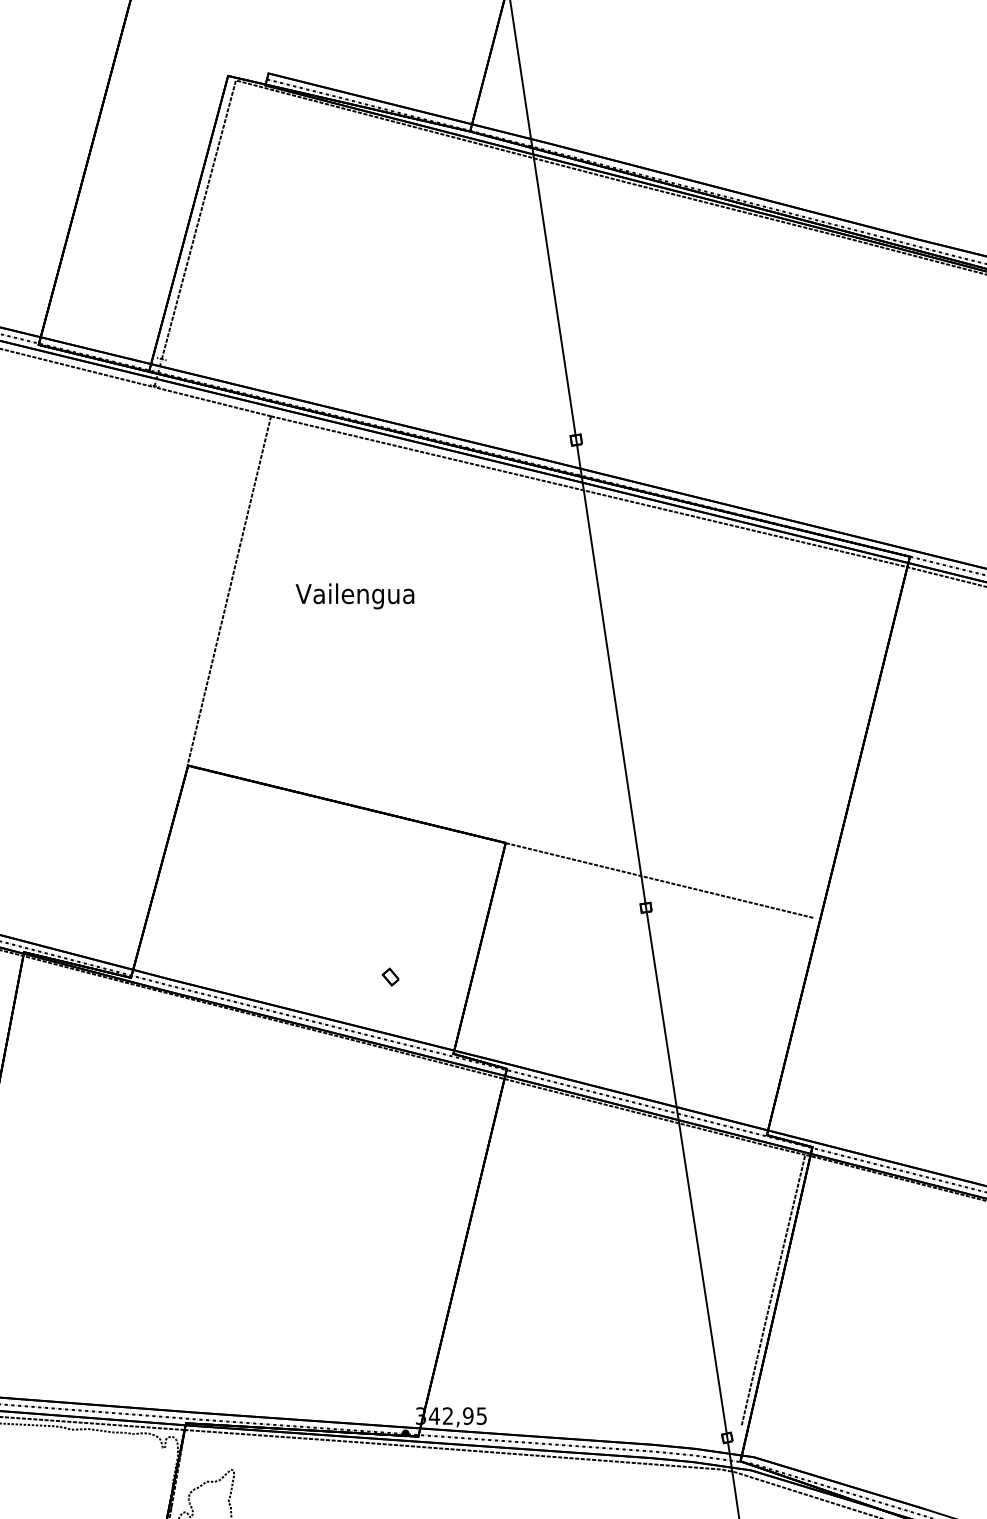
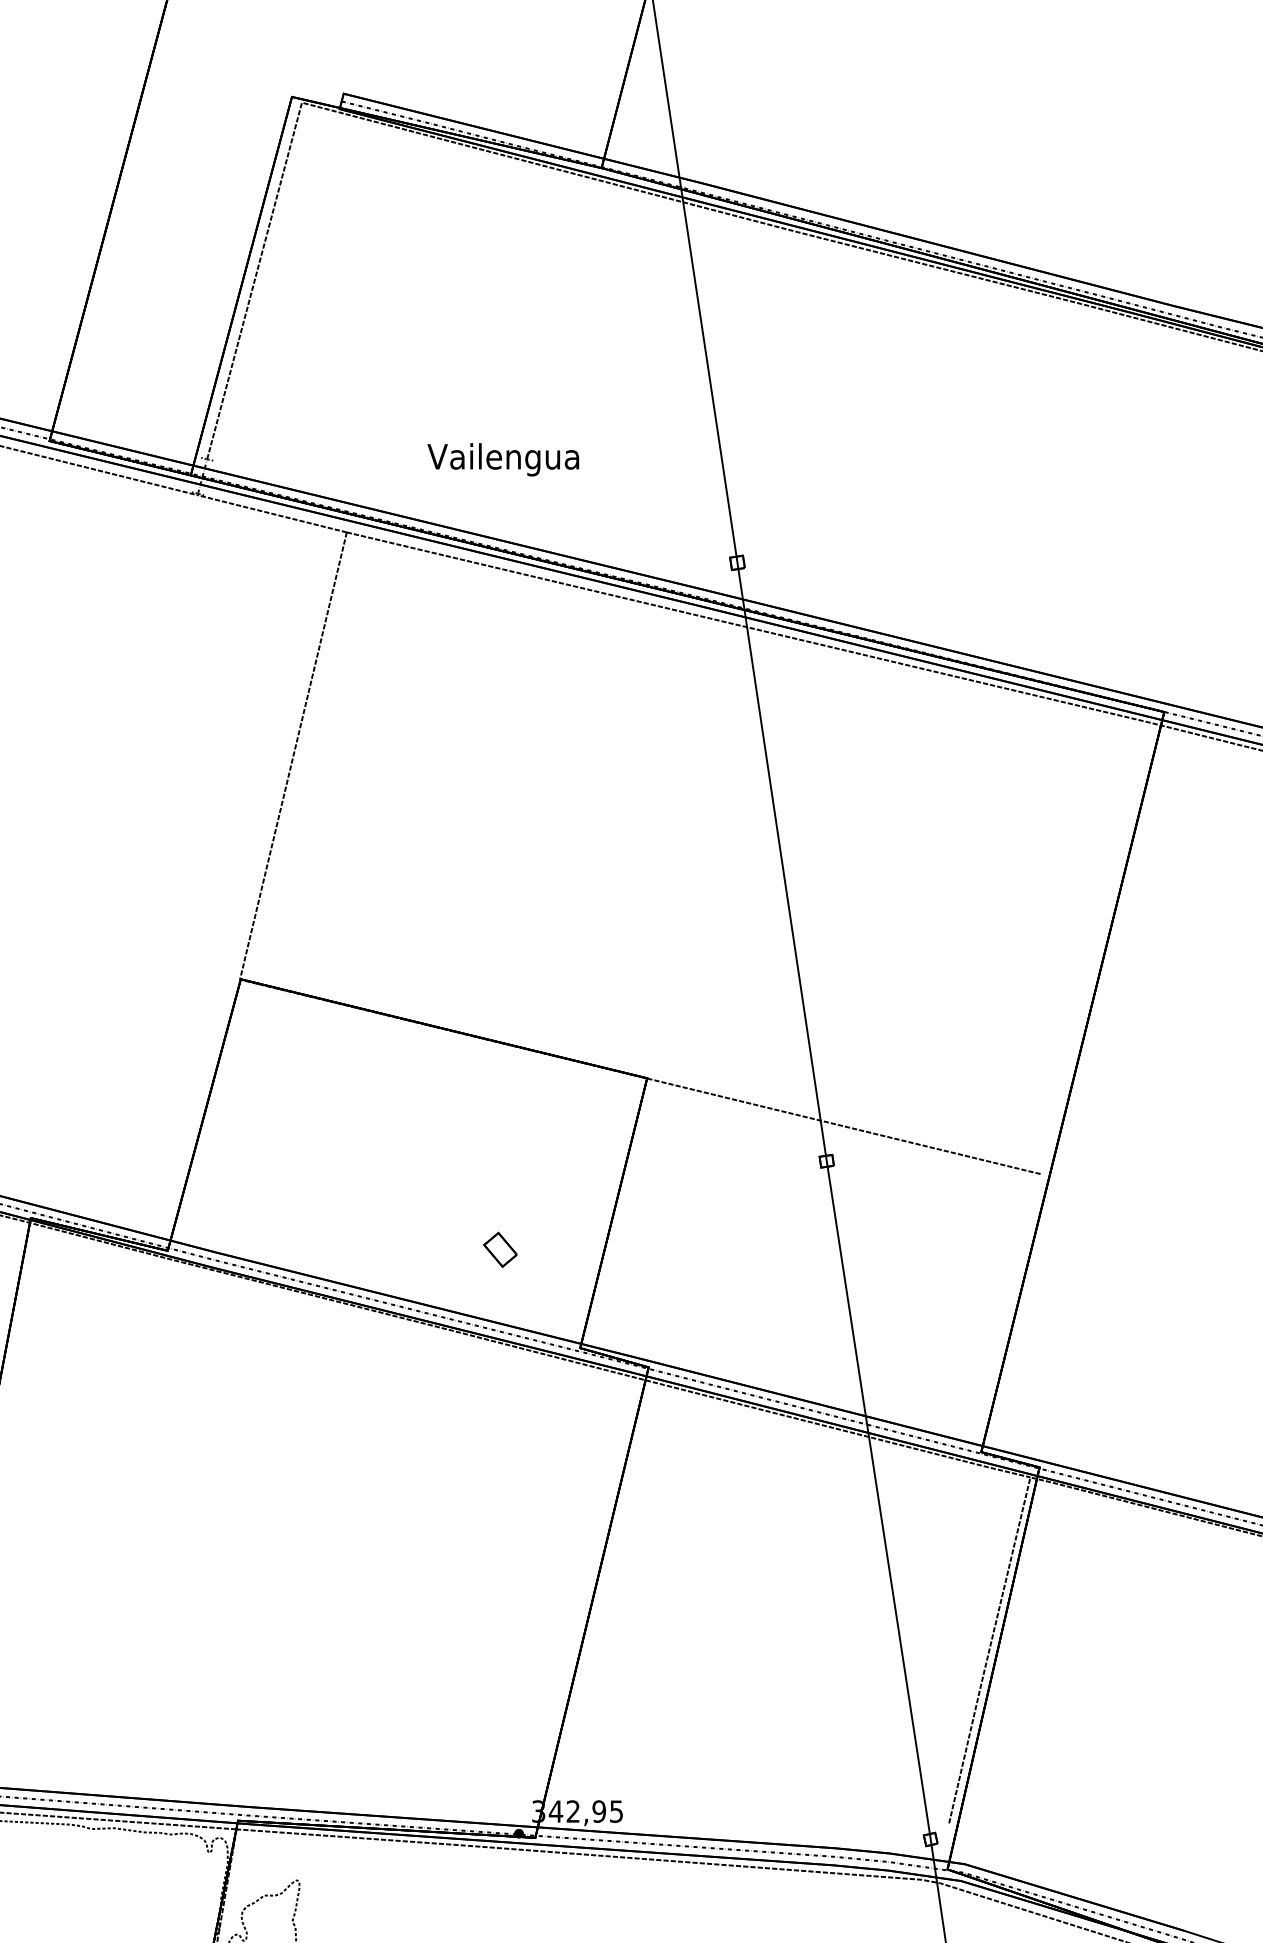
text: (355, 596) -> (503, 459), moved
part: (390, 976) -> (499, 1249), size x1.6

